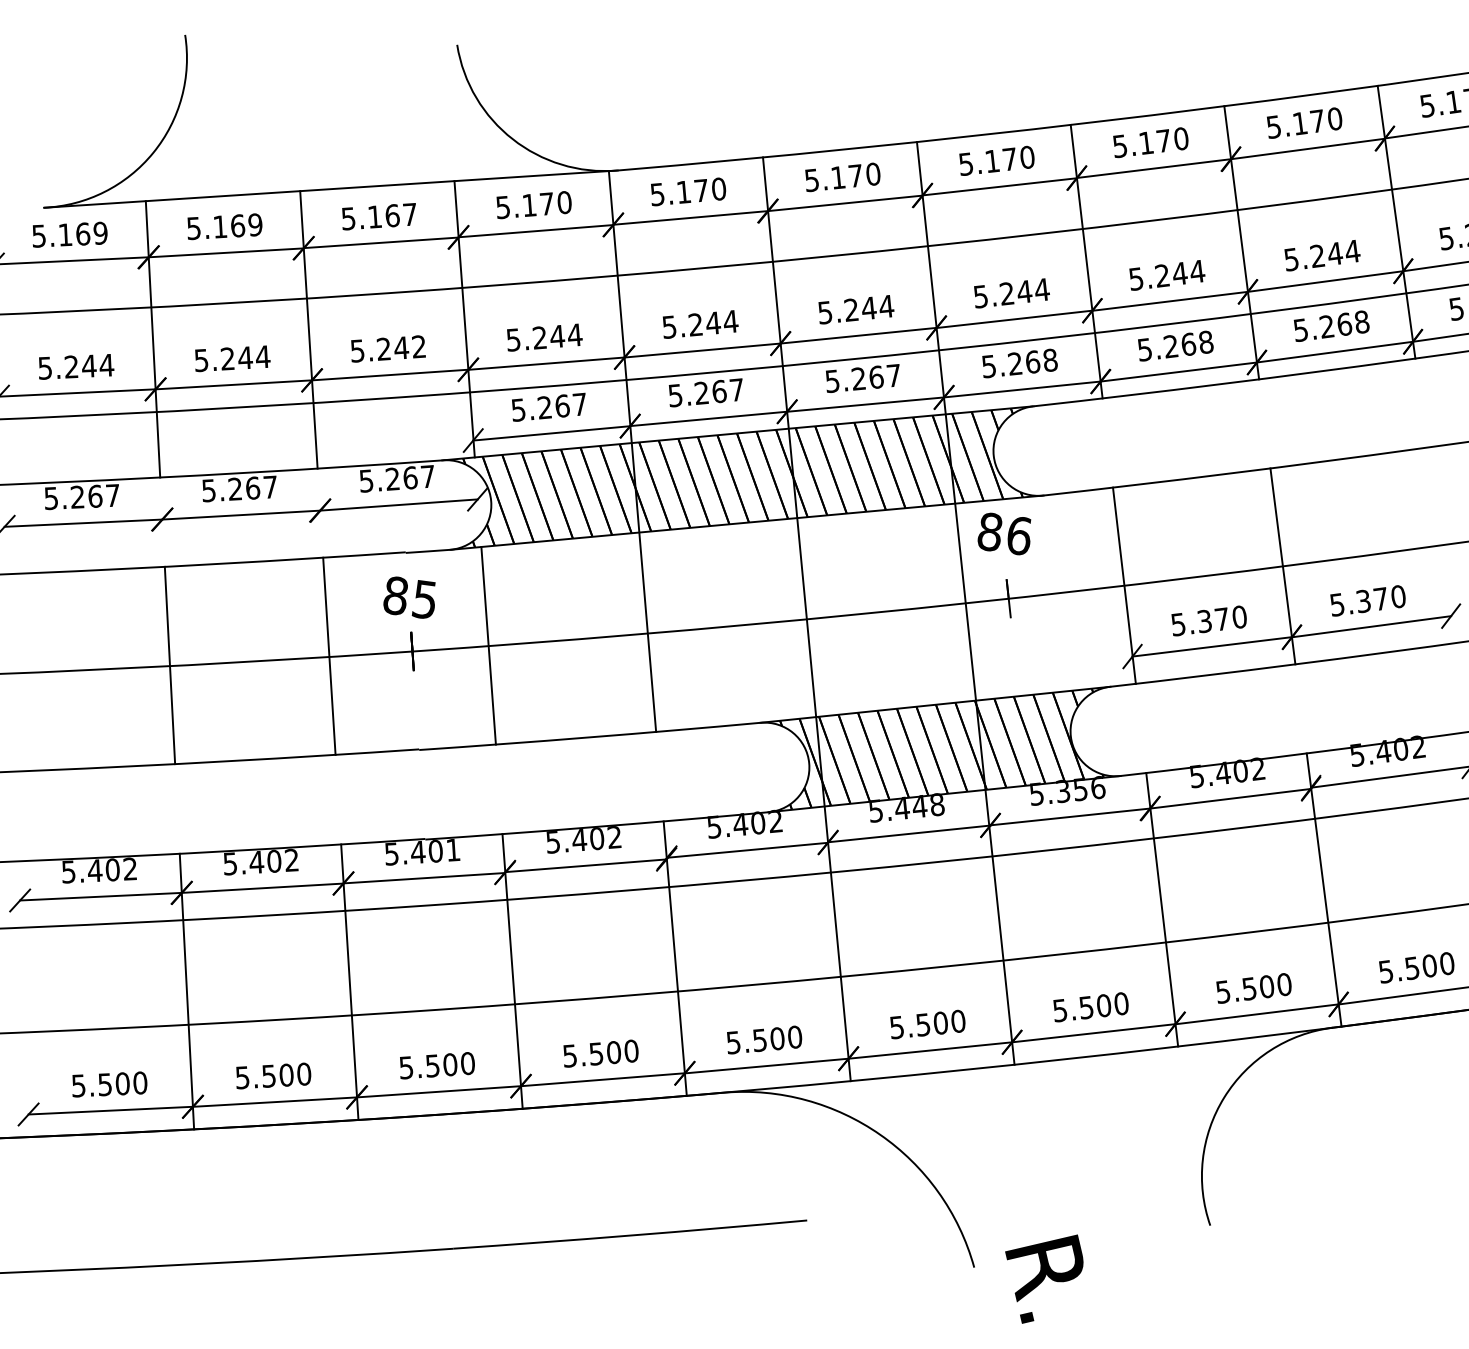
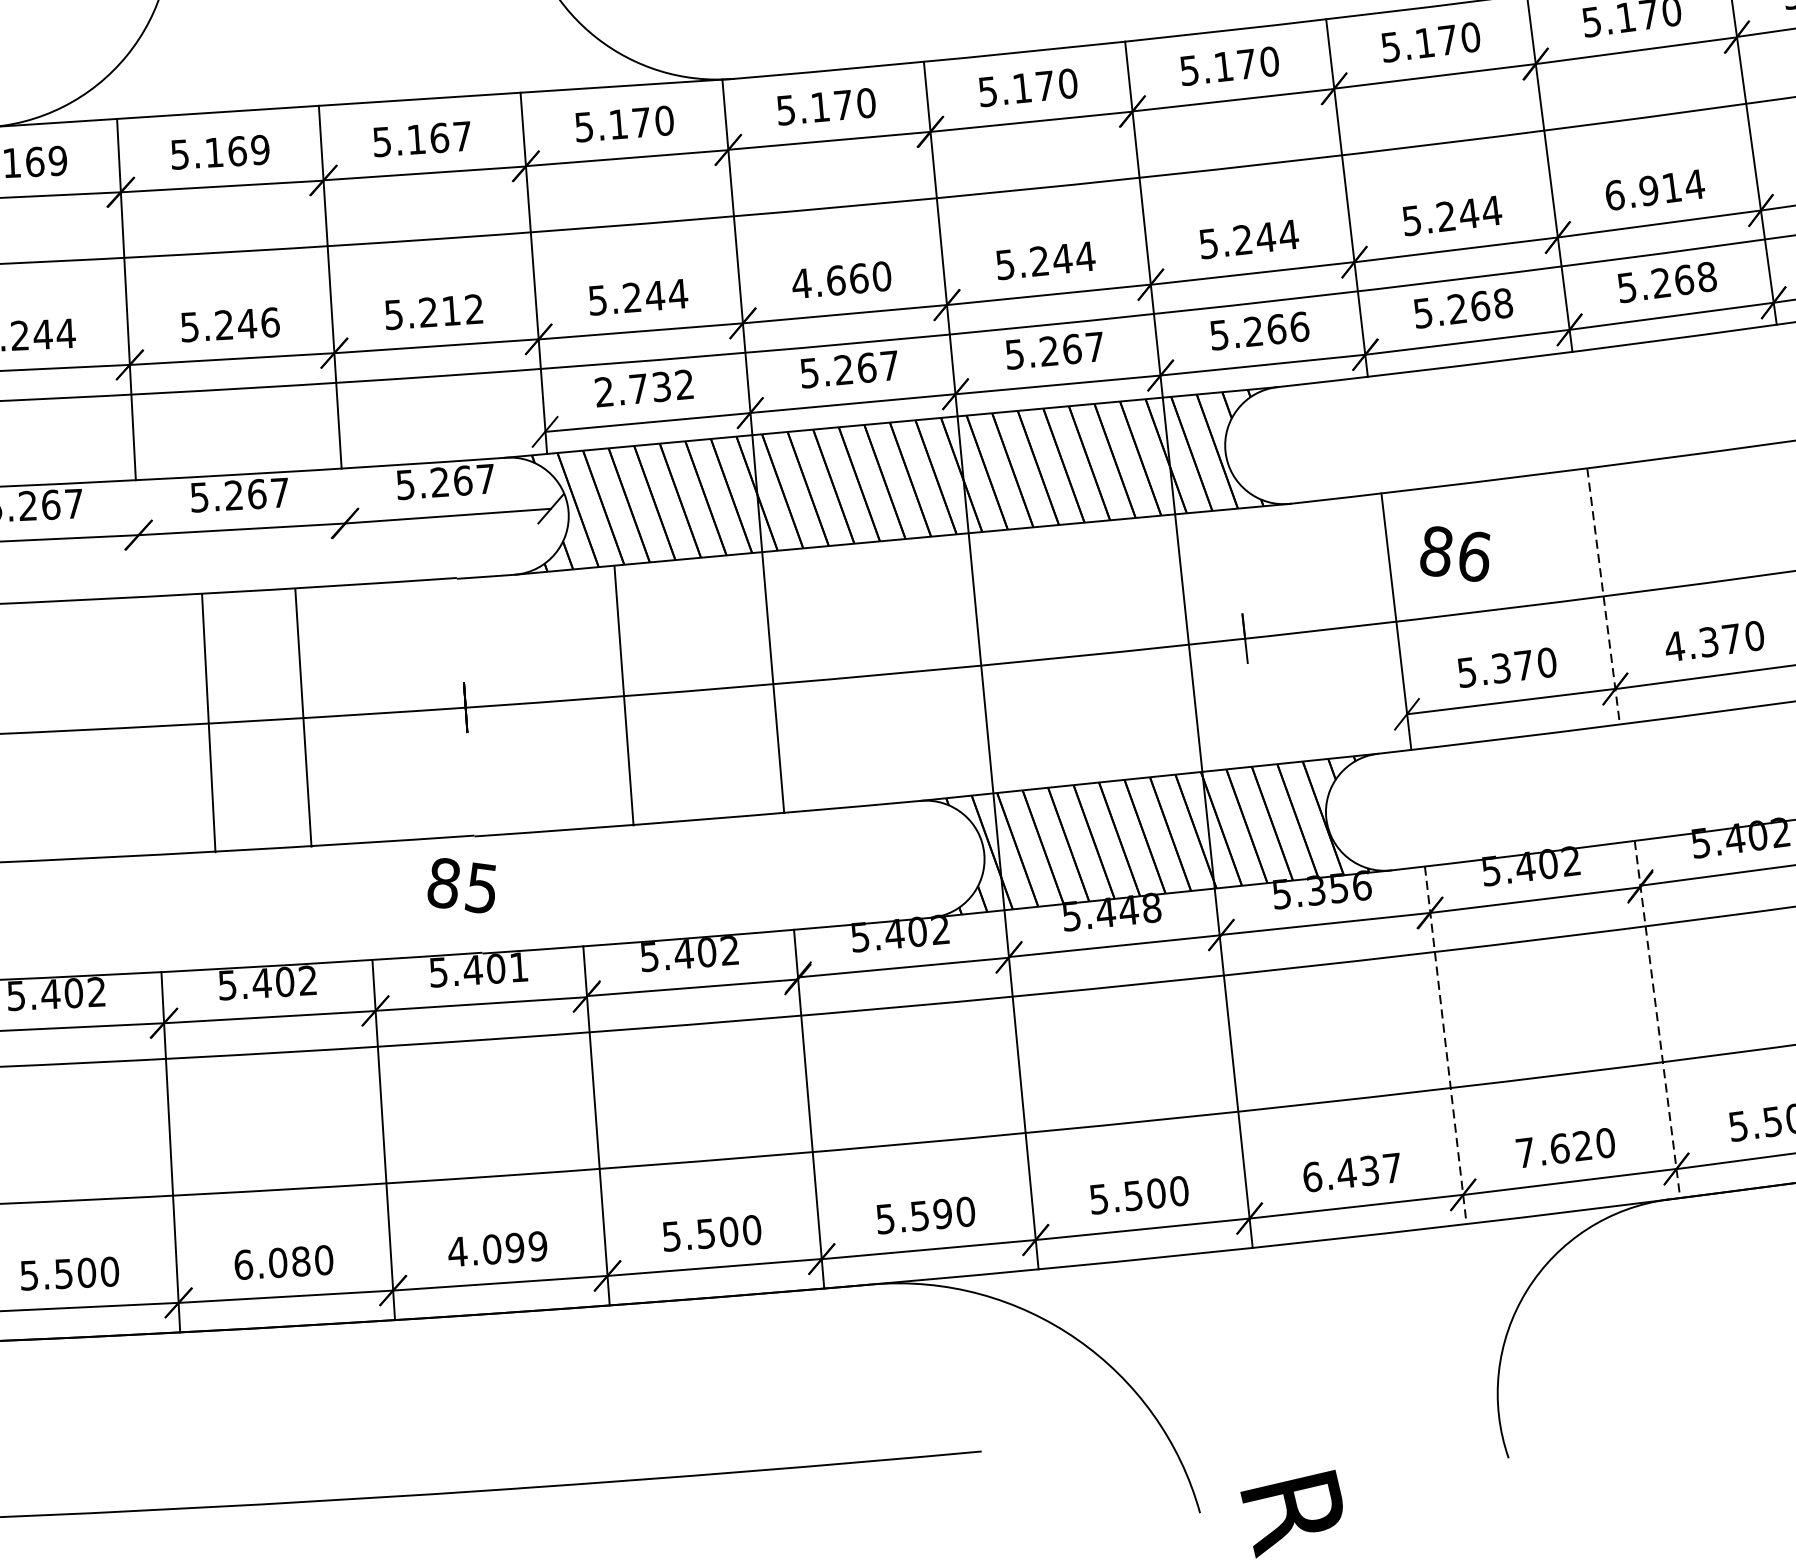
text: (1313, 256) -> (1643, 191), 5.244 -> 6.914
text: (700, 324) -> (842, 280), 5.244 -> 4.660
text: (401, 347) -> (451, 310), 5.242 -> 5.212
text: (263, 356) -> (270, 322), 5.244 -> 5.246
text: (1050, 359) -> (1299, 325), 5.268 -> 5.266
text: (548, 406) -> (643, 387), 5.267 -> 2.732
text: (1004, 533) -> (1455, 553), moved
line: (1282, 566) -> (1603, 596), solid -> dashed
text: (409, 597) -> (461, 885), moved
text: (1337, 604) -> (1674, 646), 5.370 -> 4.370
line: (488, 645) -> (623, 695), moved
line: (329, 655) -> (303, 716), moved
line: (169, 665) -> (208, 723), moved
line: (1324, 890) -> (1657, 1020), solid -> dashed
line: (1162, 909) -> (1446, 1044), solid -> dashed
text: (1244, 989) -> (1553, 1149), 5.500 -> 7.620
text: (1090, 1007) -> (1352, 1173), 5.500 -> 6.437
text: (777, 1038) -> (942, 1213), 5.500 -> 5.590
text: (436, 1065) -> (497, 1248), 5.500 -> 4.099
text: (264, 1076) -> (272, 1263), 5.500 -> 6.080

